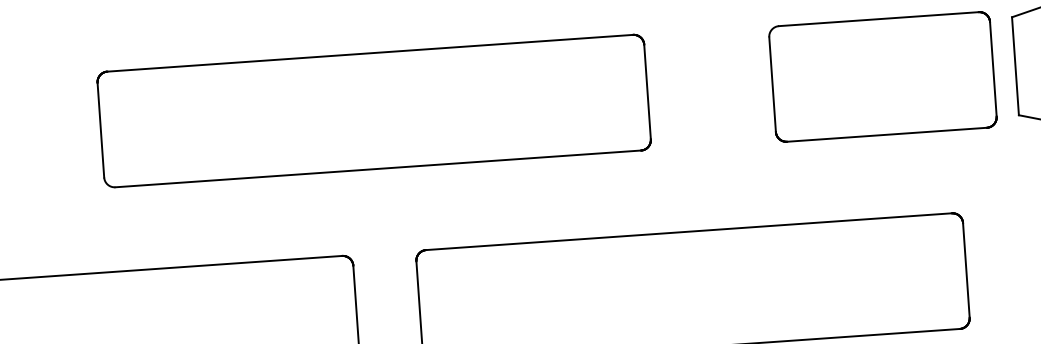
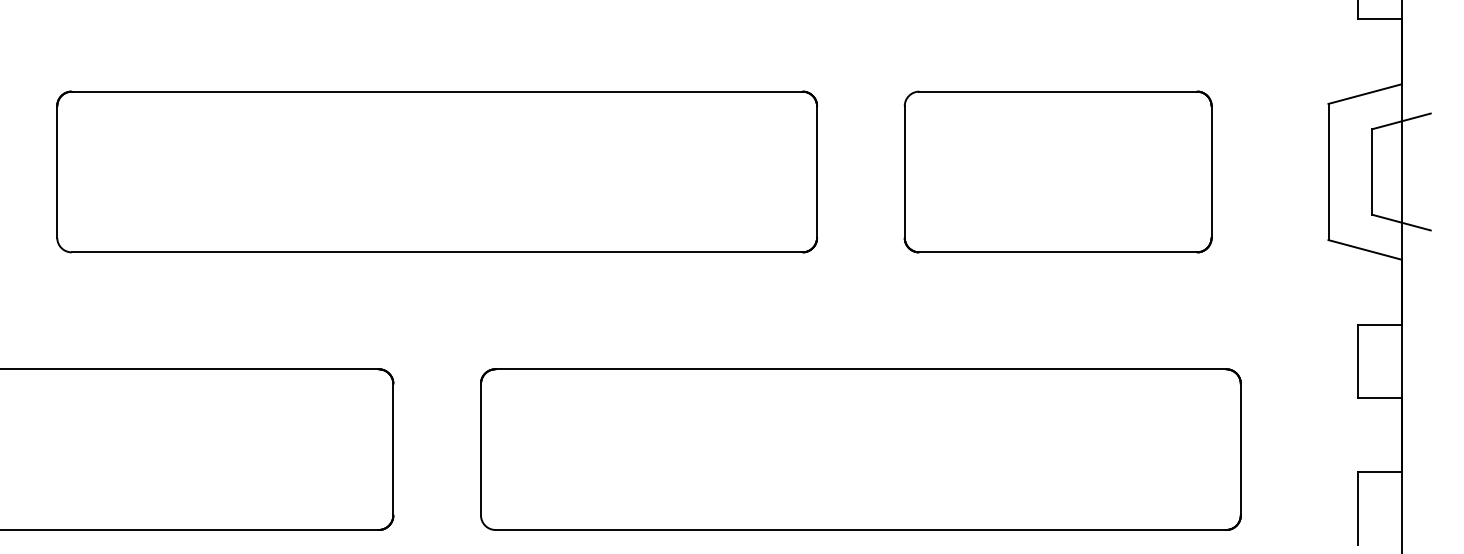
part: (882, 76) -> (1057, 171), moved

